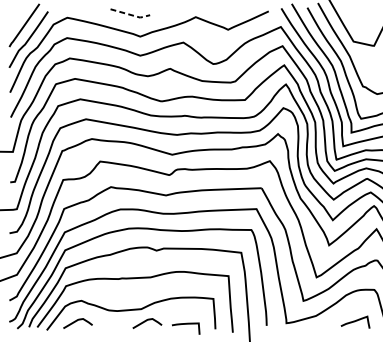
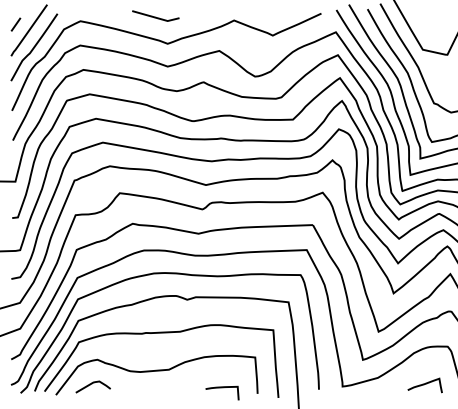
line: (131, 15) -> (157, 18), dashed -> solid
line: (12, 20) -> (15, 24), added
curve: (146, 321) -> (175, 384), removed

